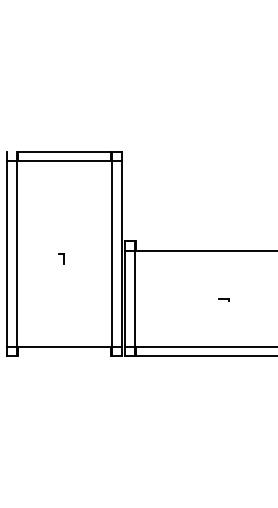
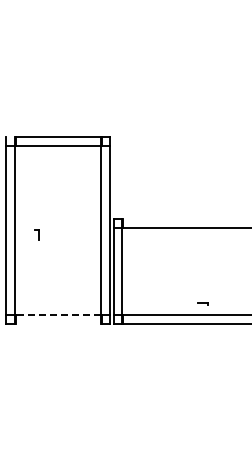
part: (61, 258) -> (36, 234), moved
part: (223, 299) -> (202, 303), moved
line: (63, 346) -> (57, 314), solid -> dashed

